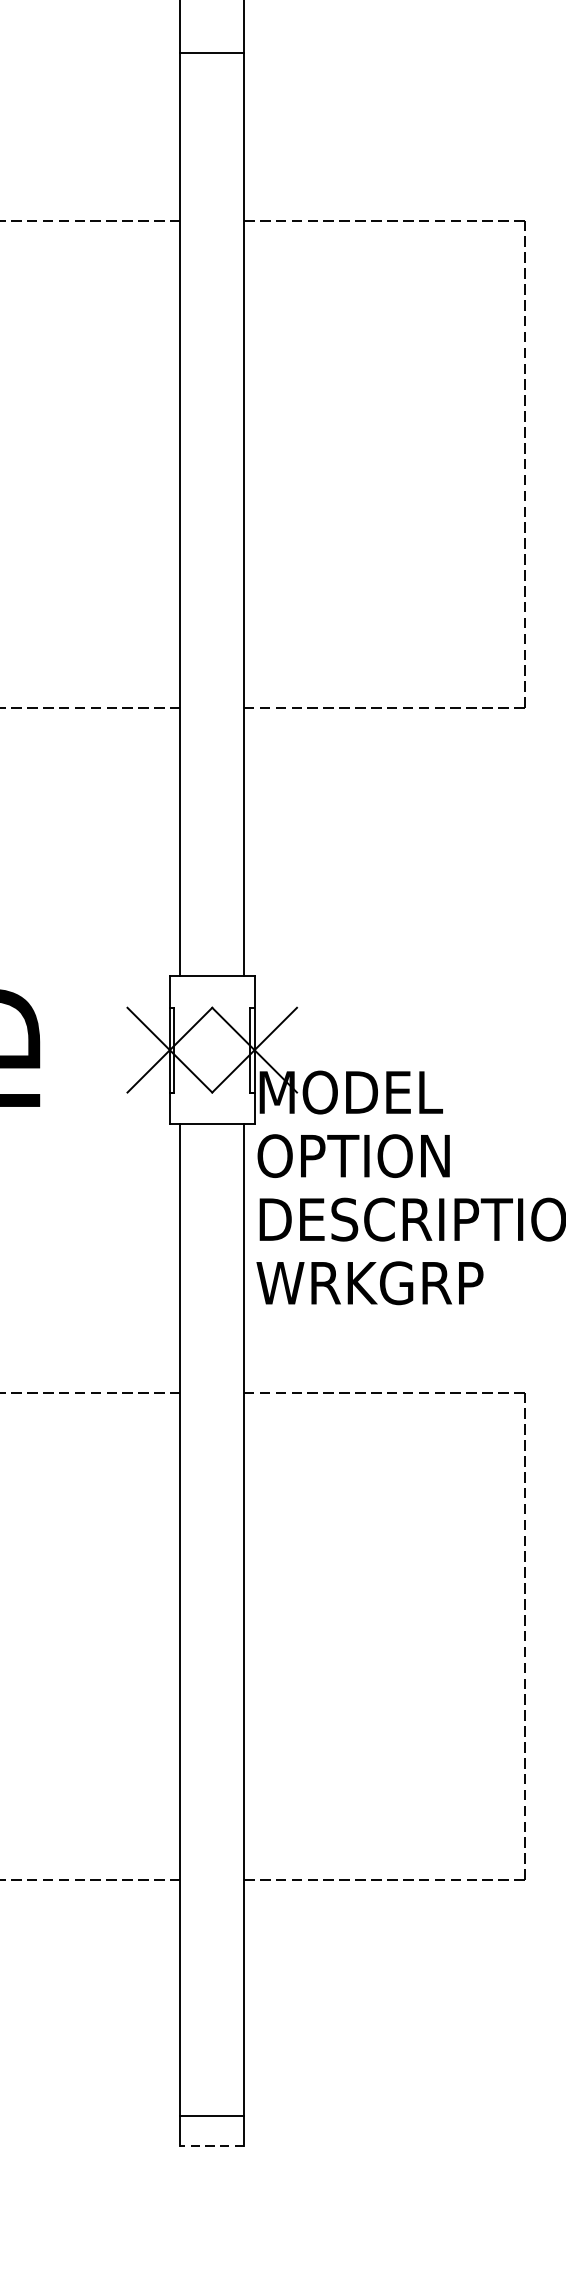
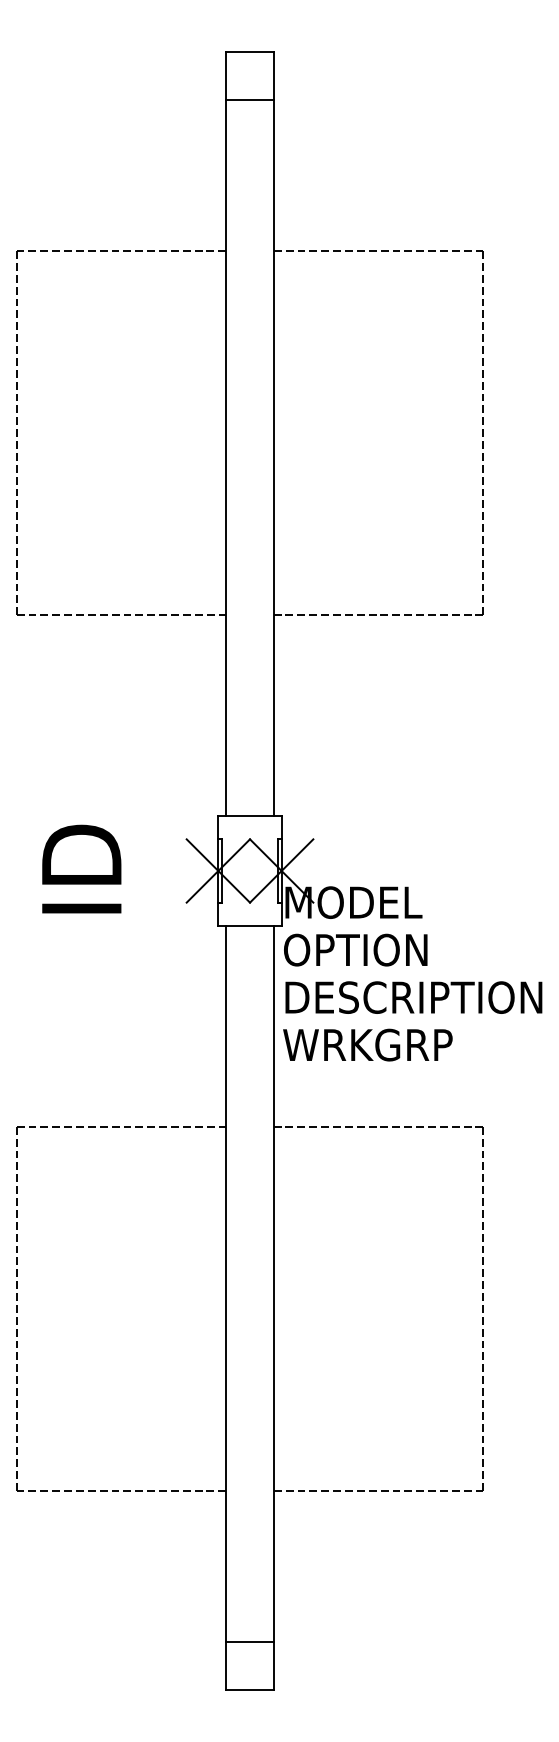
line: (211, 52) -> (249, 99), moved
line: (211, 2116) -> (249, 1642), moved
line: (212, 2145) -> (250, 1689), dashed -> solid

